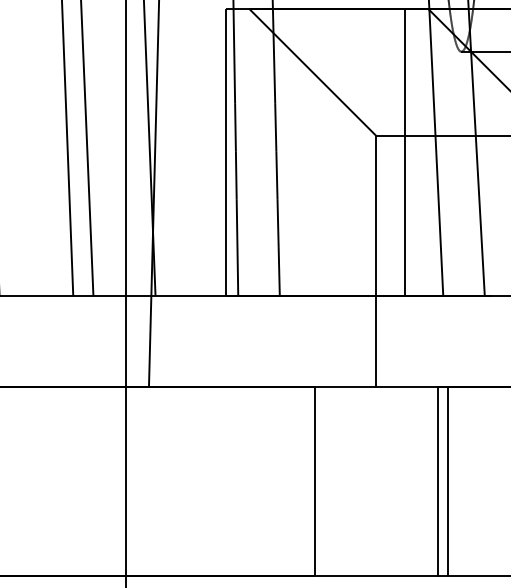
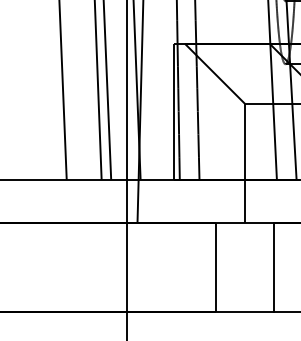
line: (404, 151) -> (258, 111), removed
line: (448, 480) -> (279, 267), removed

